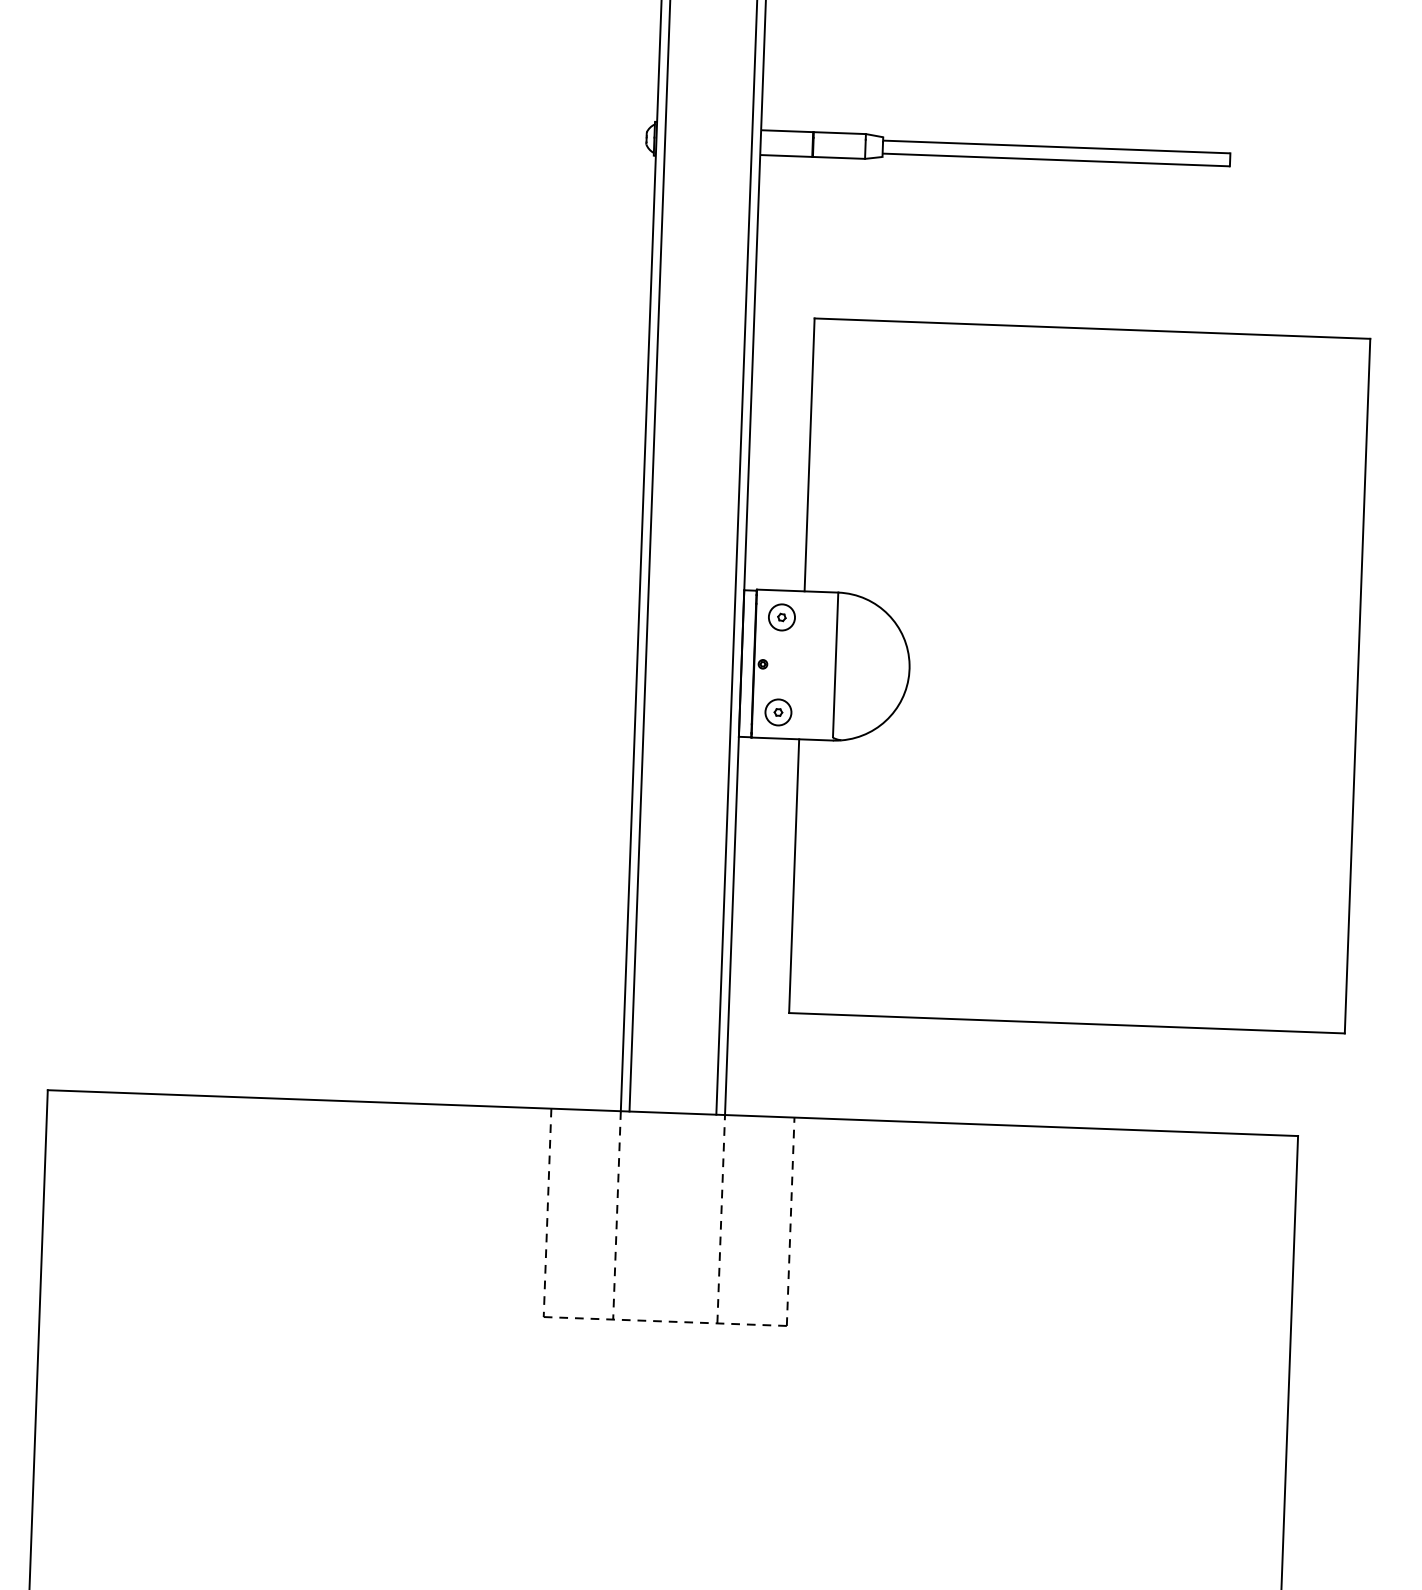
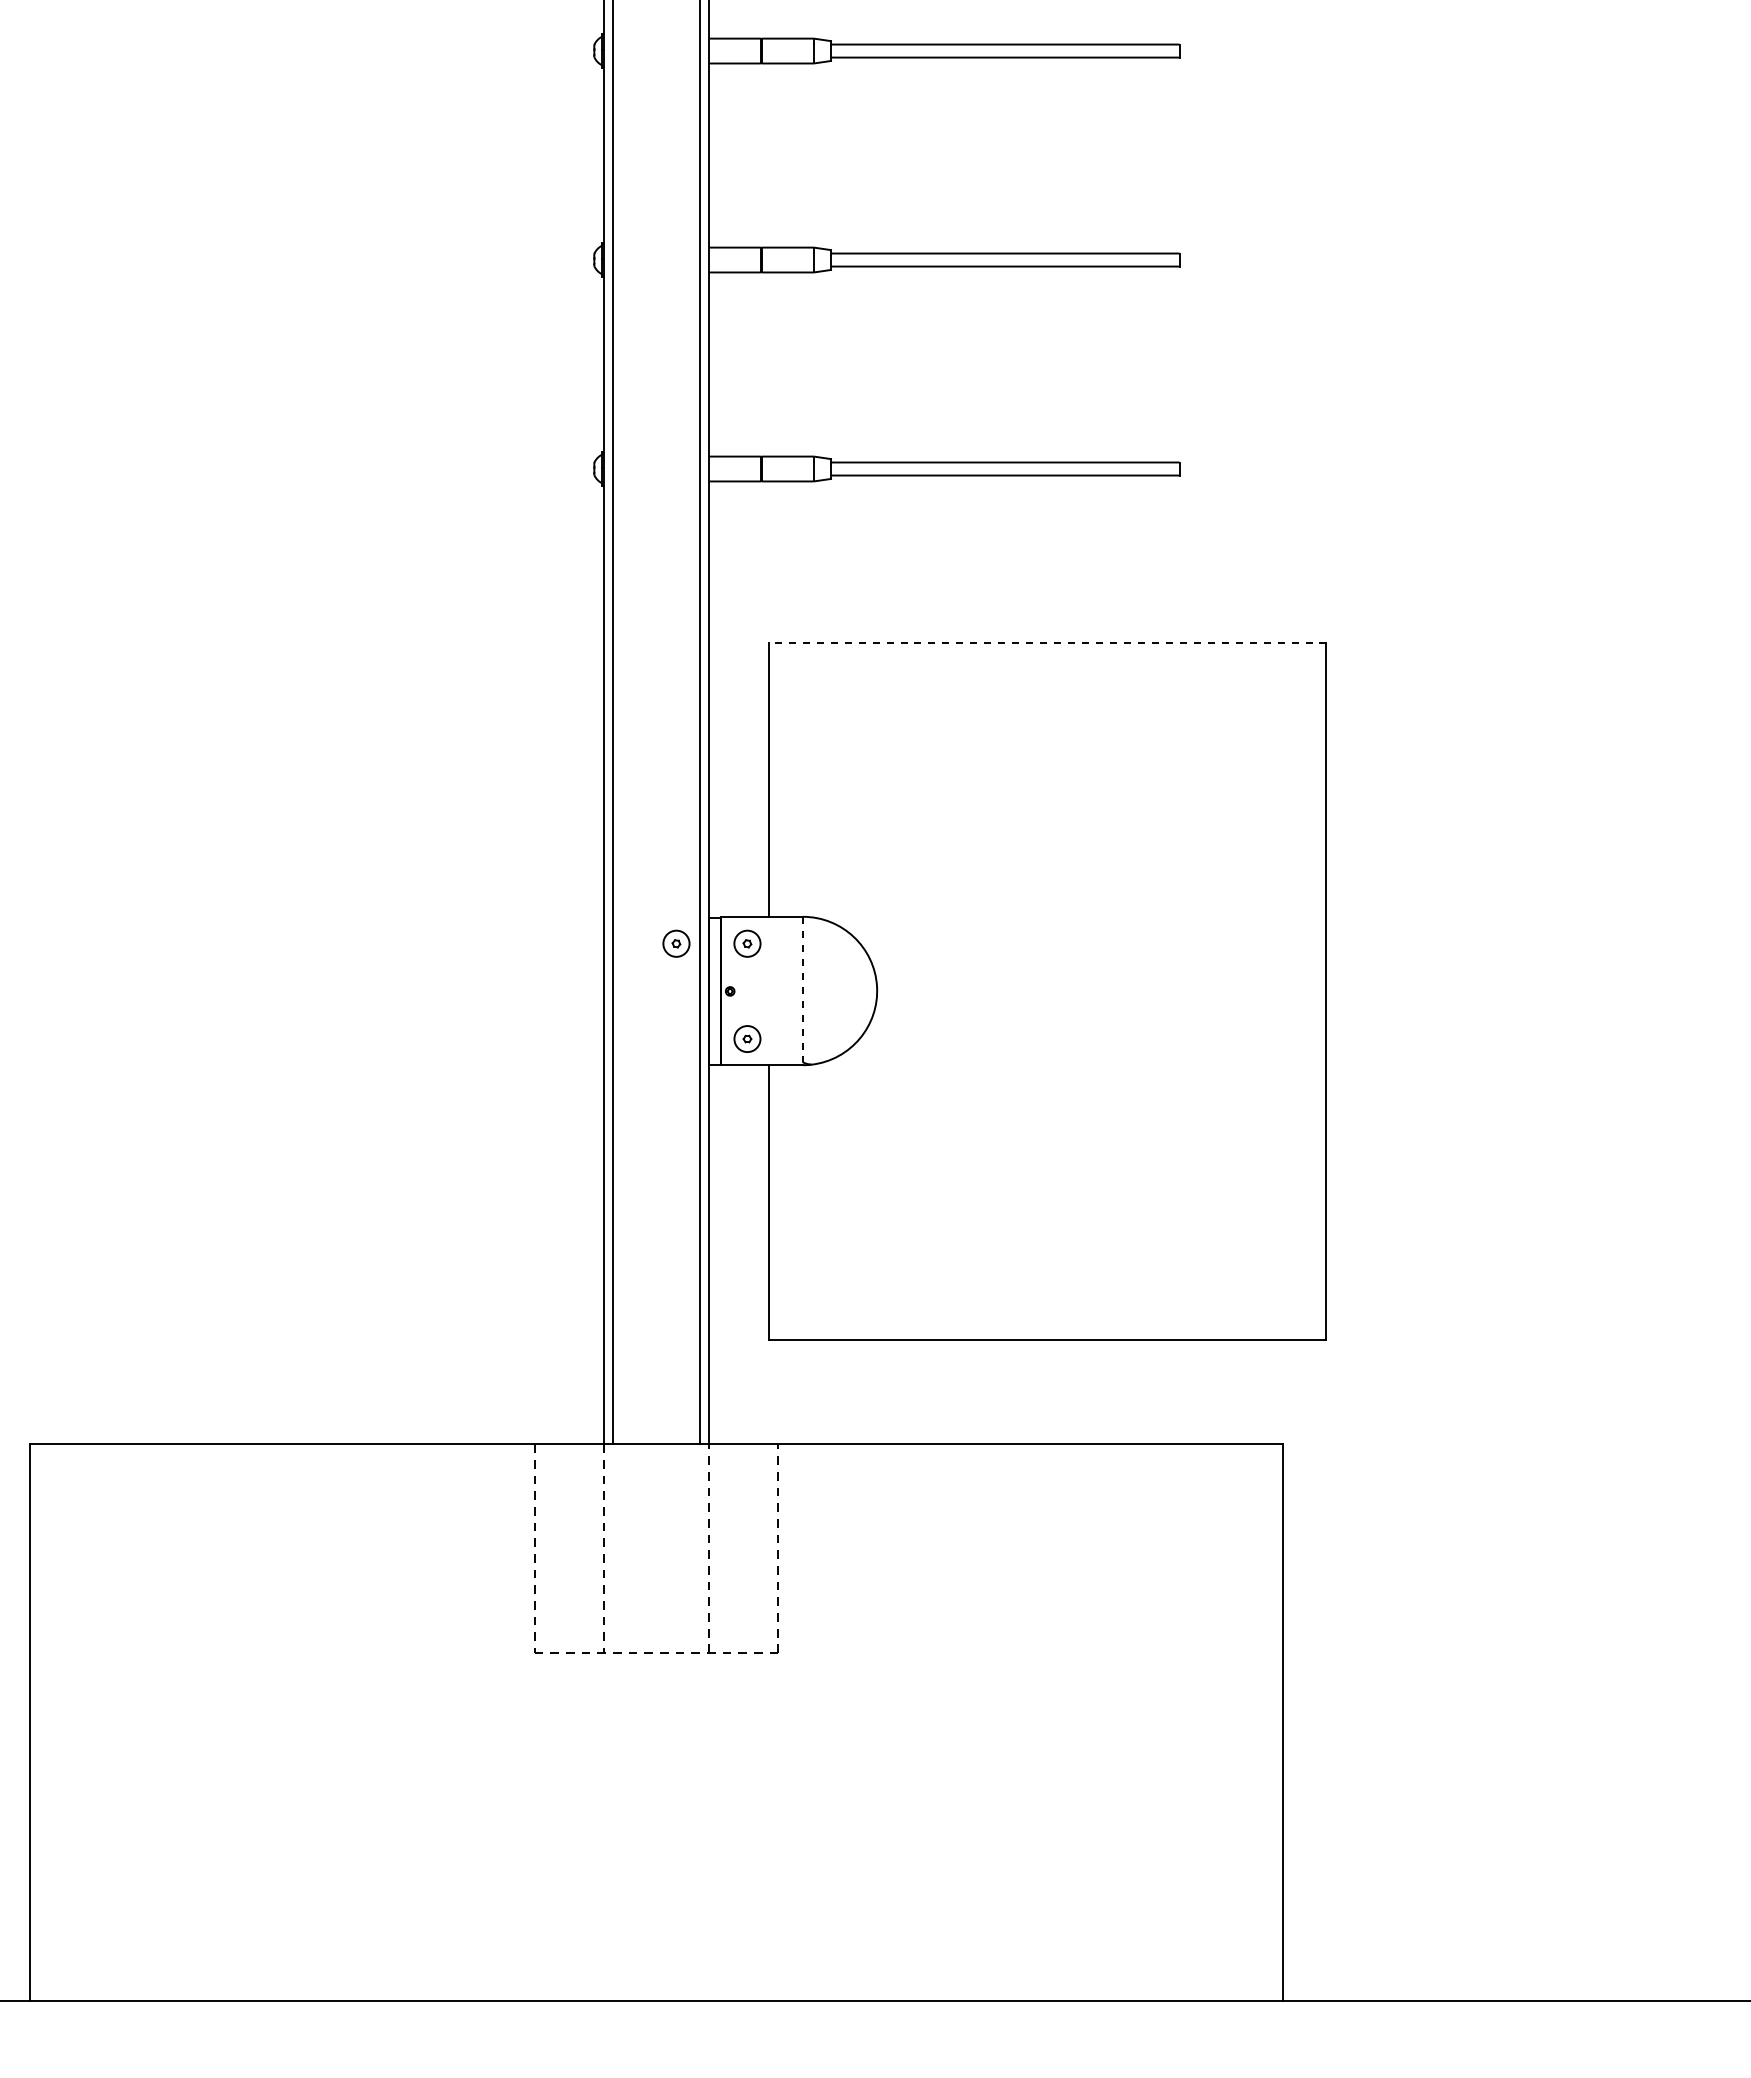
line: (1092, 329) -> (1047, 643), solid -> dashed
part: (711, 614) -> (676, 943), added
line: (835, 665) -> (802, 989), solid -> dashed

